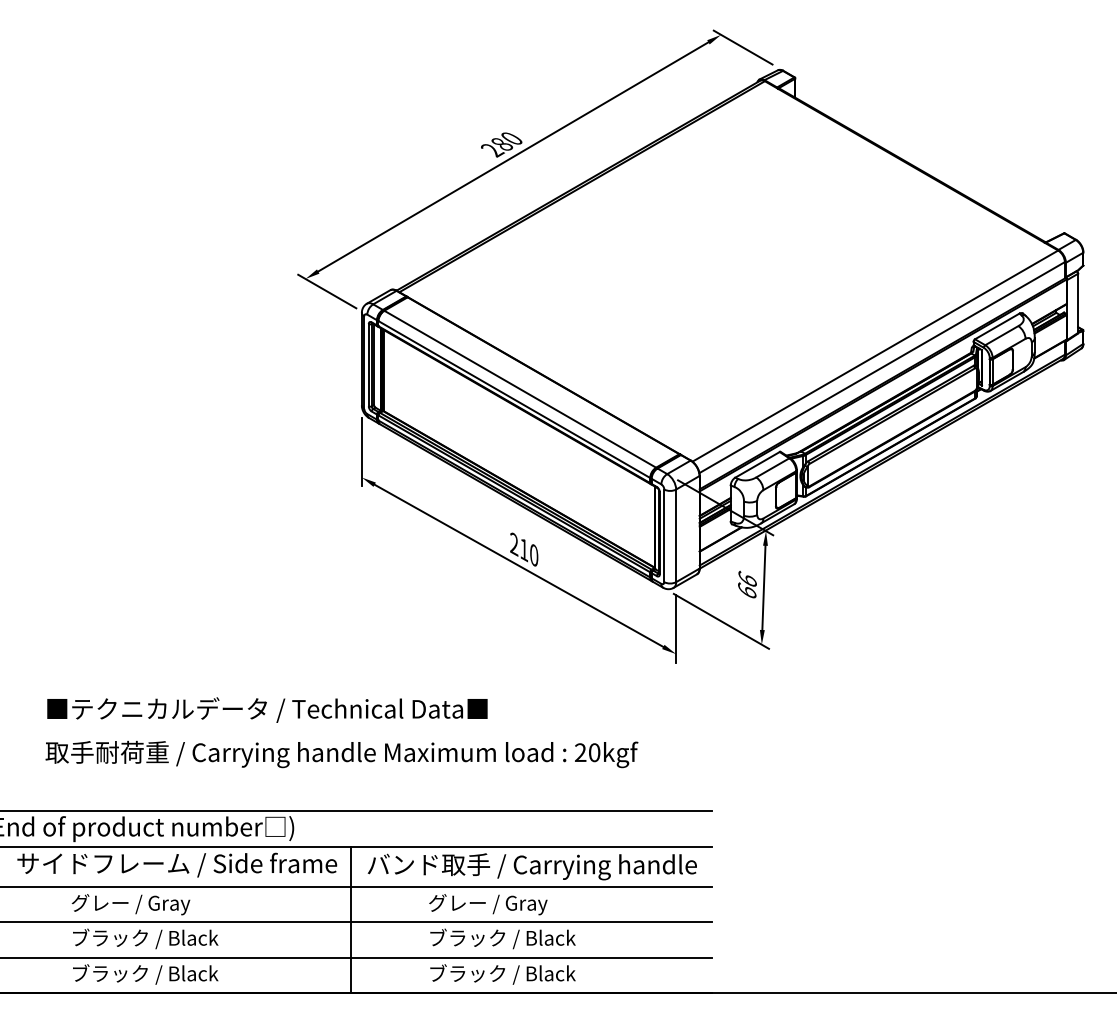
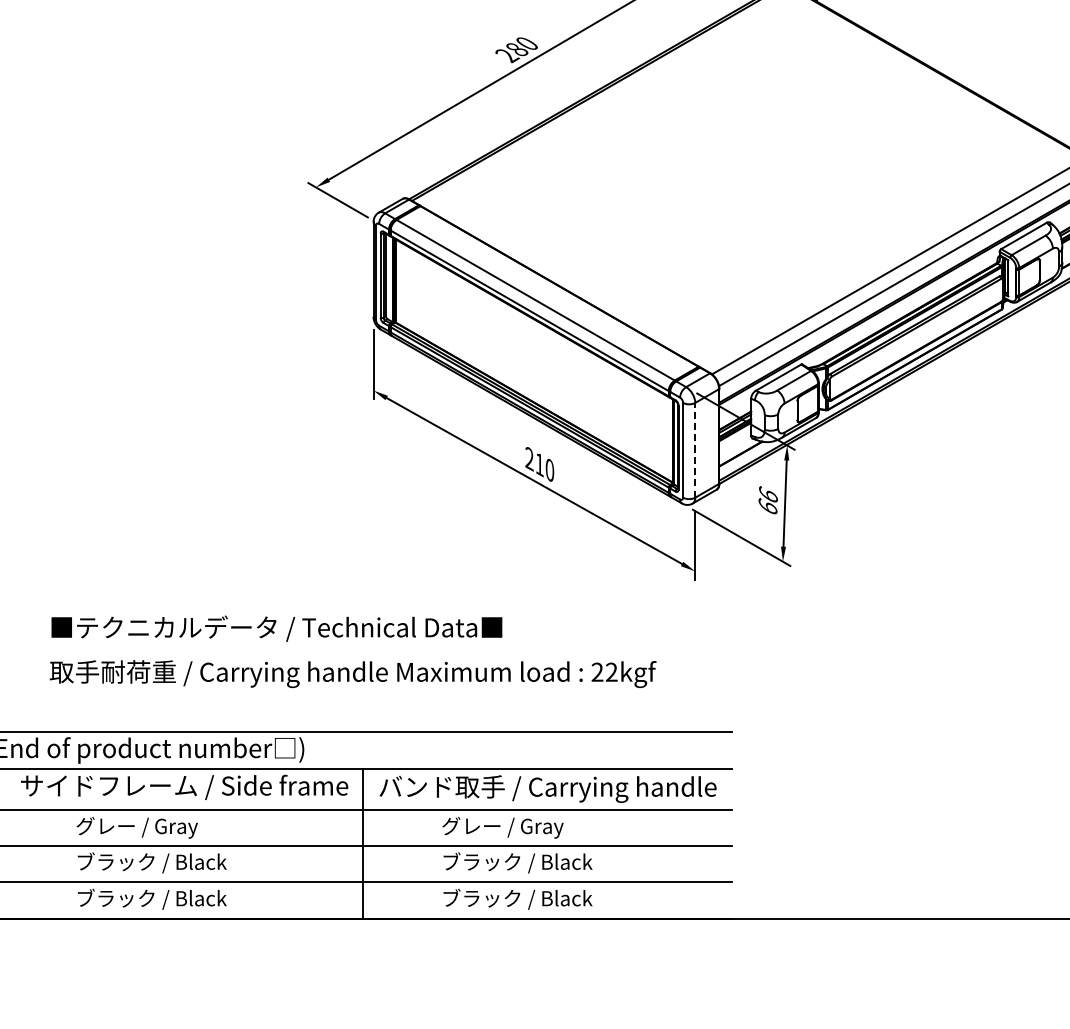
line: (676, 535) -> (695, 449), solid -> dashed
text: (594, 752) -> (611, 672), 20kgf -> 22kgf

